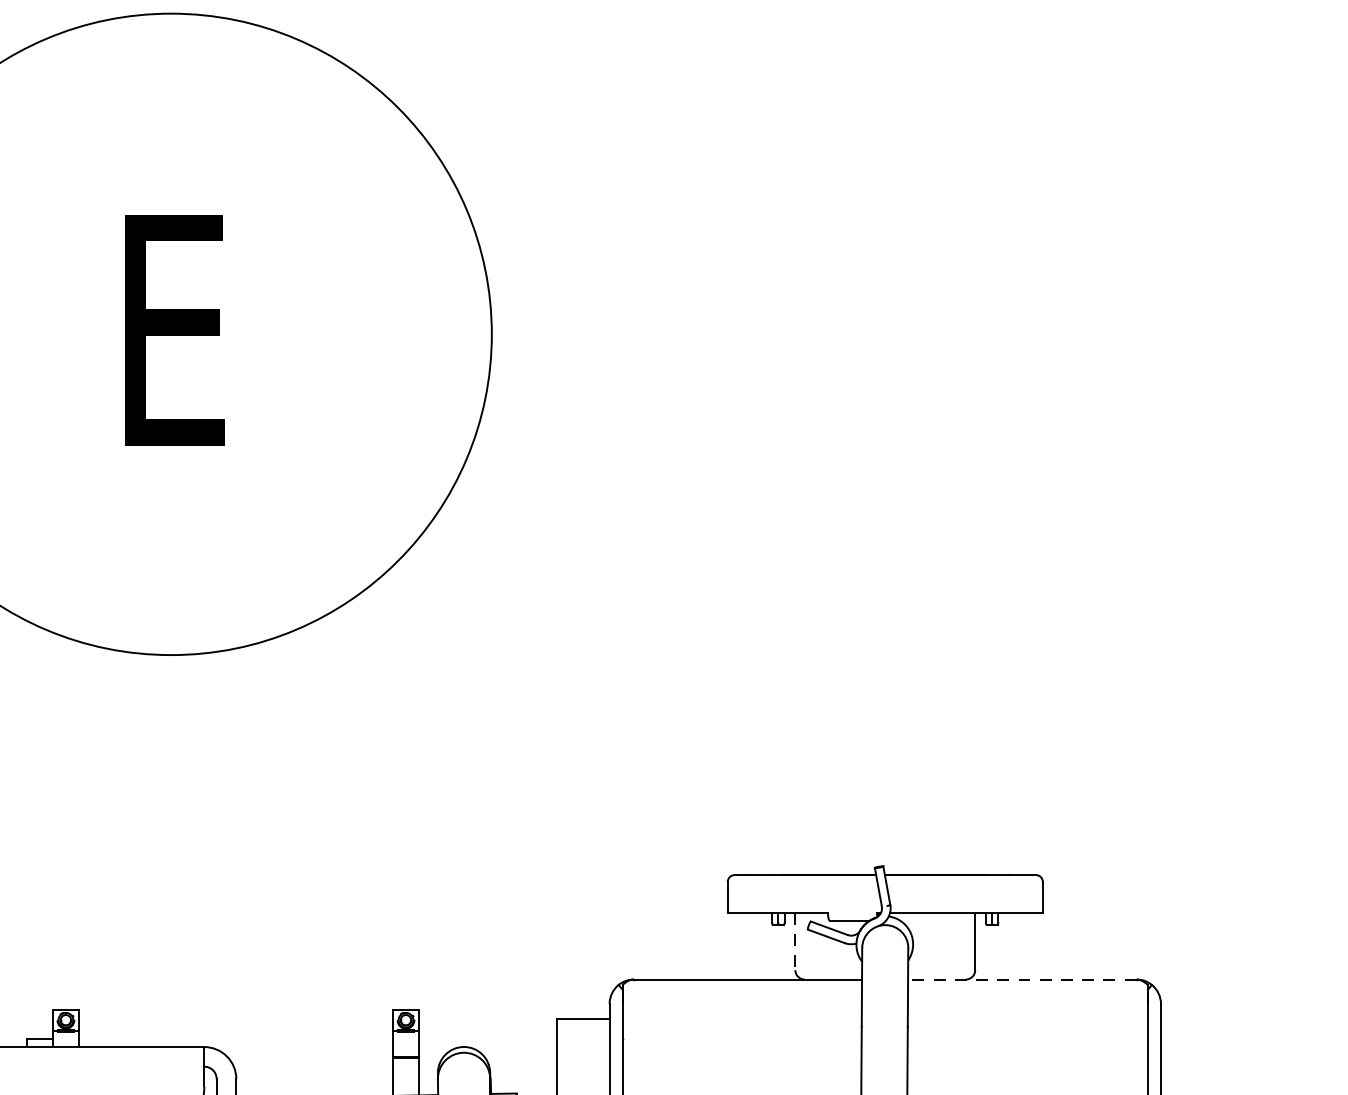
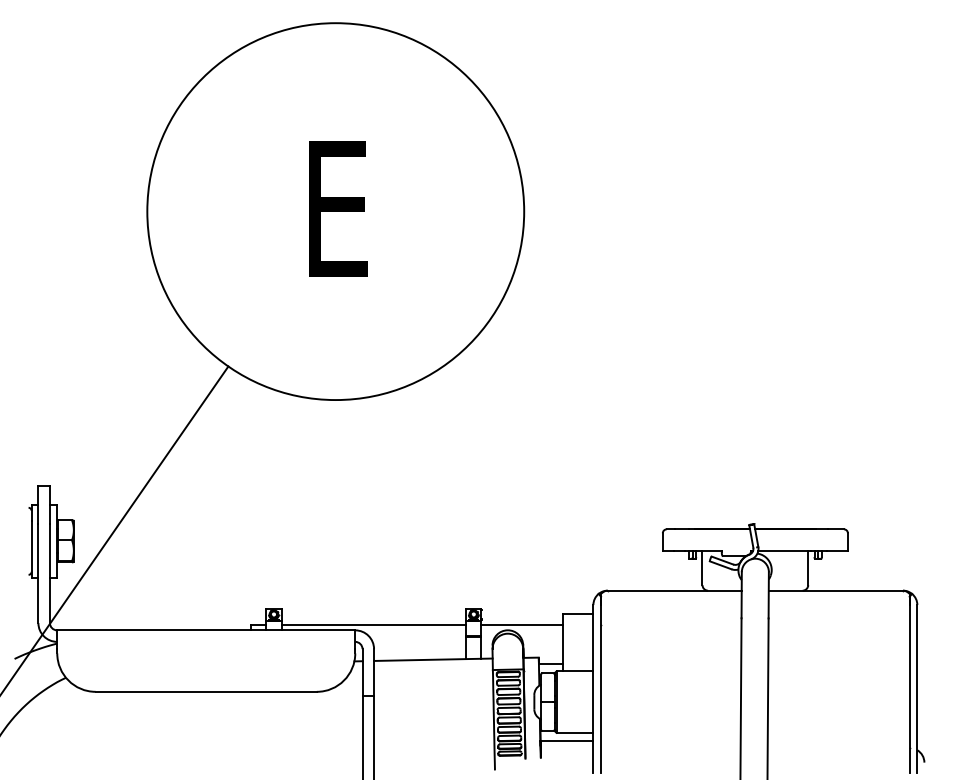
line: (795, 941) -> (702, 568), dashed -> solid
line: (1021, 979) -> (835, 590), dashed -> solid
line: (235, 1038) -> (373, 625), added
line: (487, 1038) -> (521, 625), added

